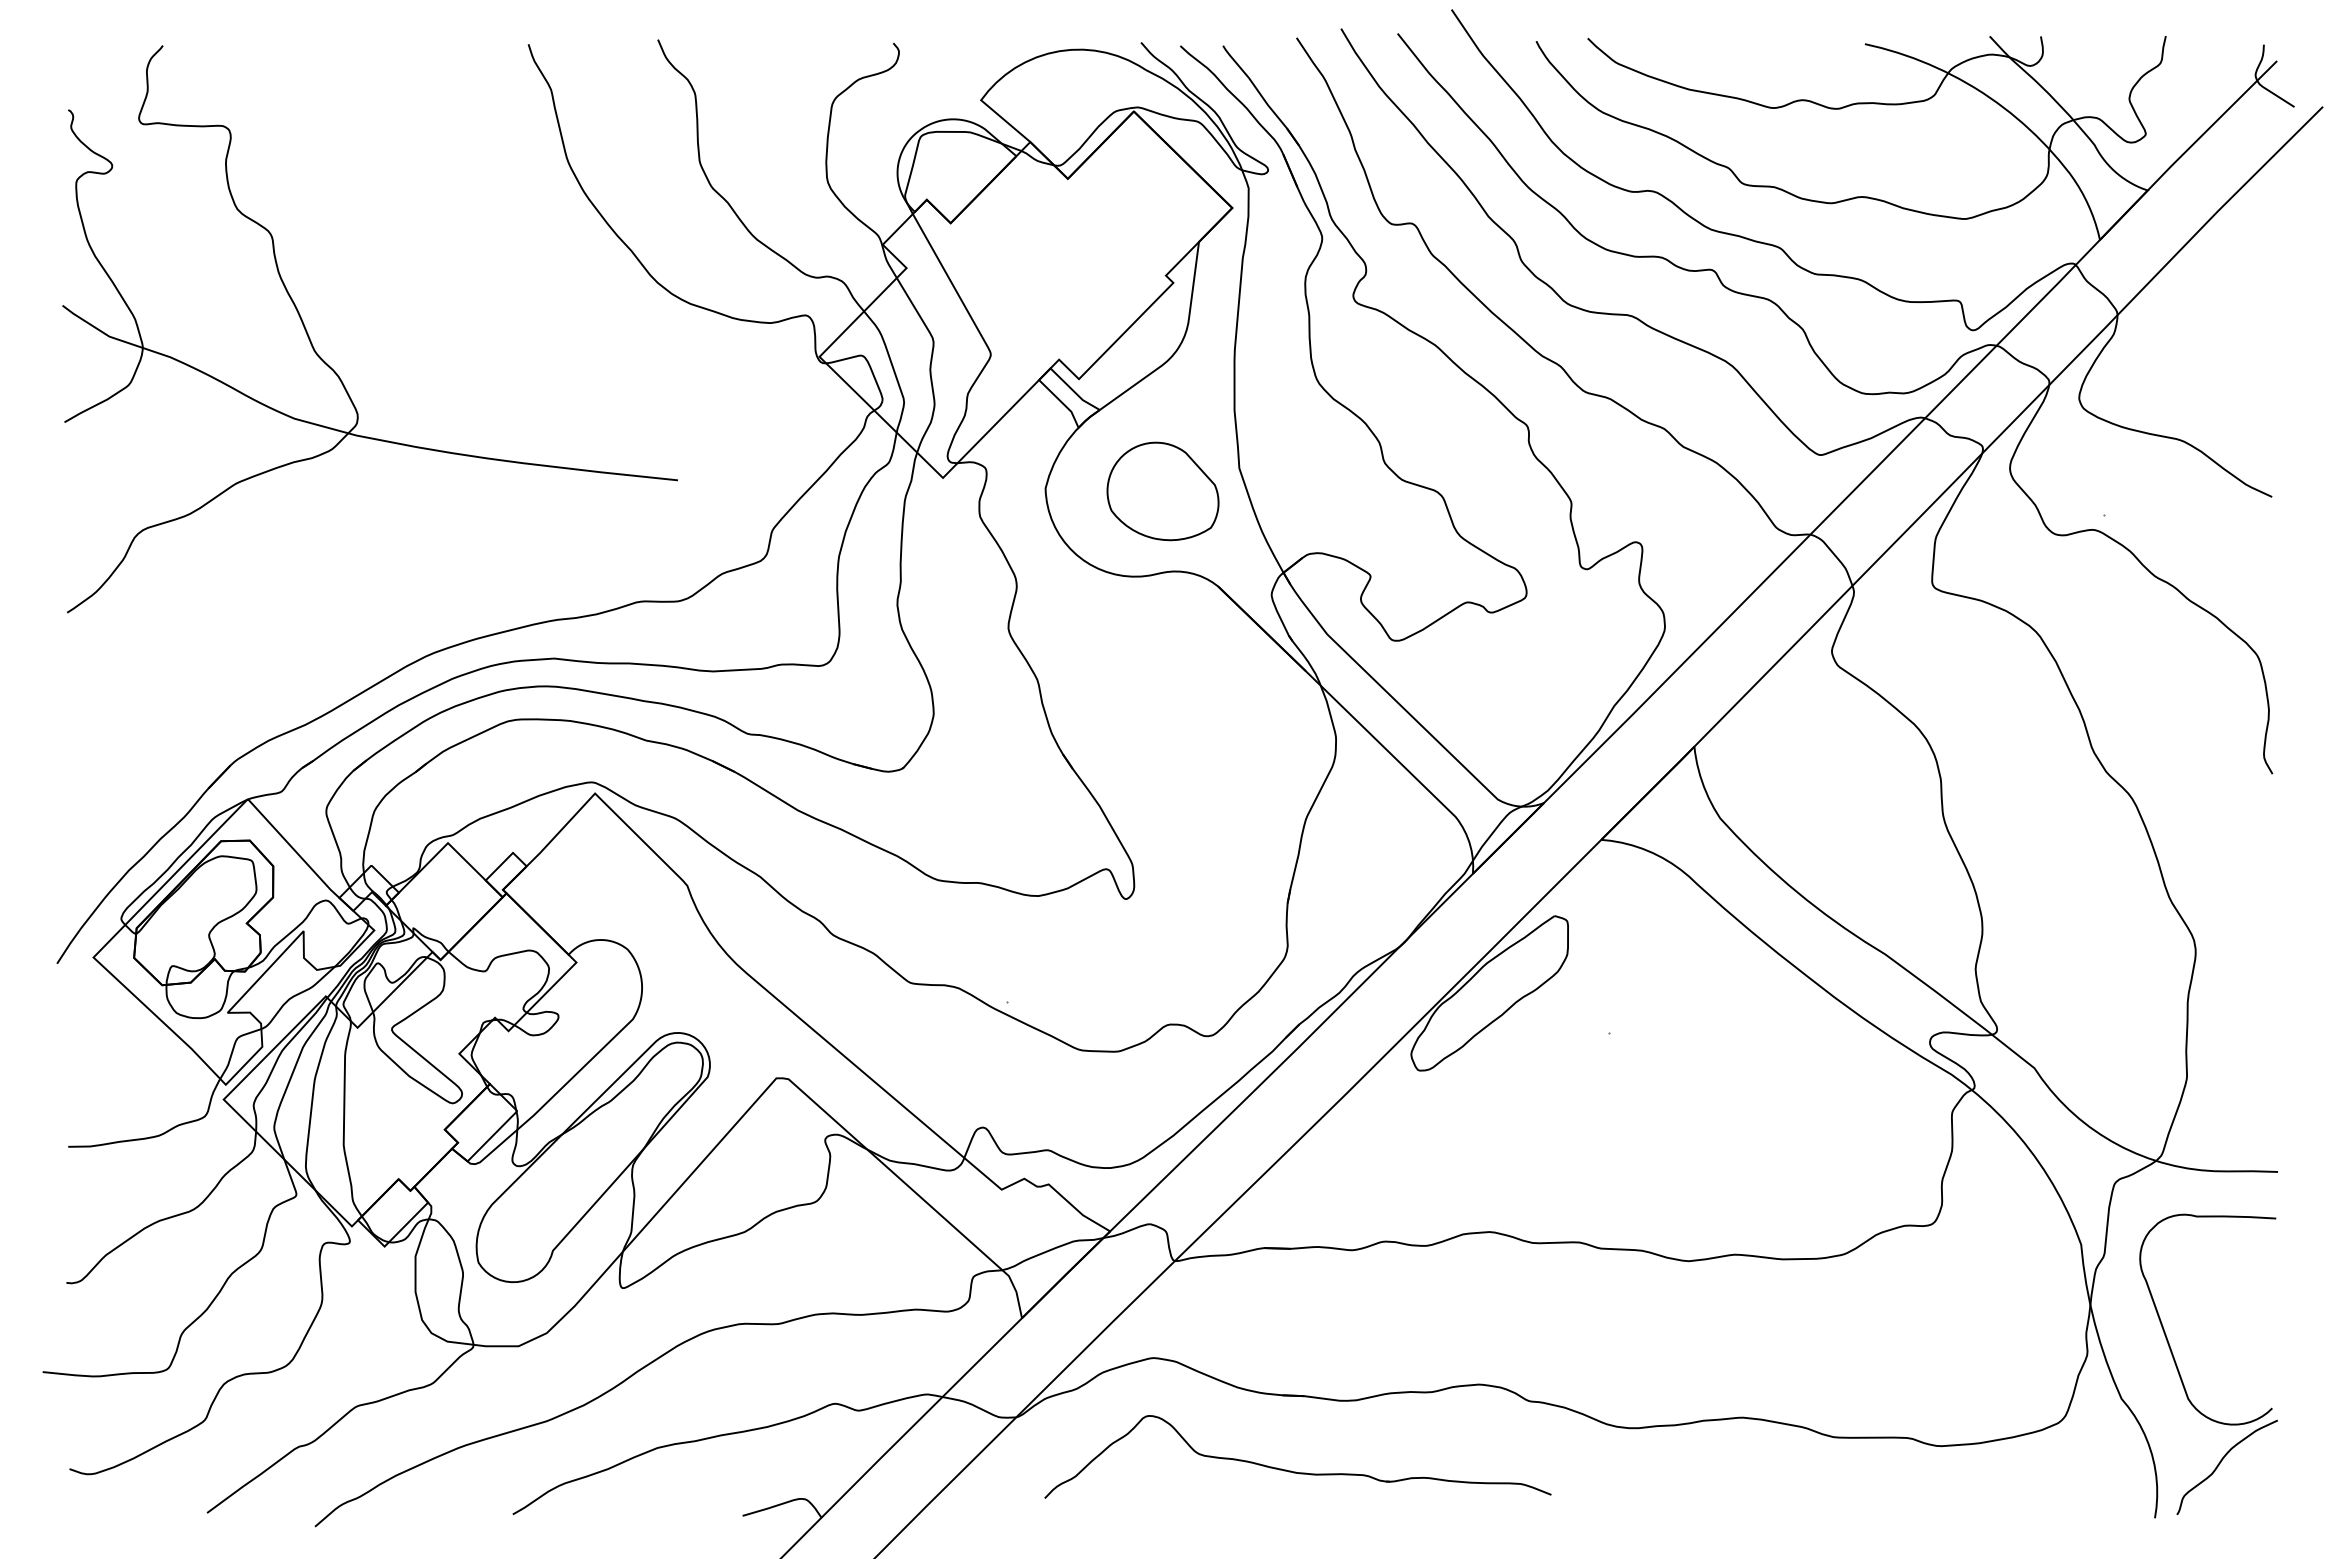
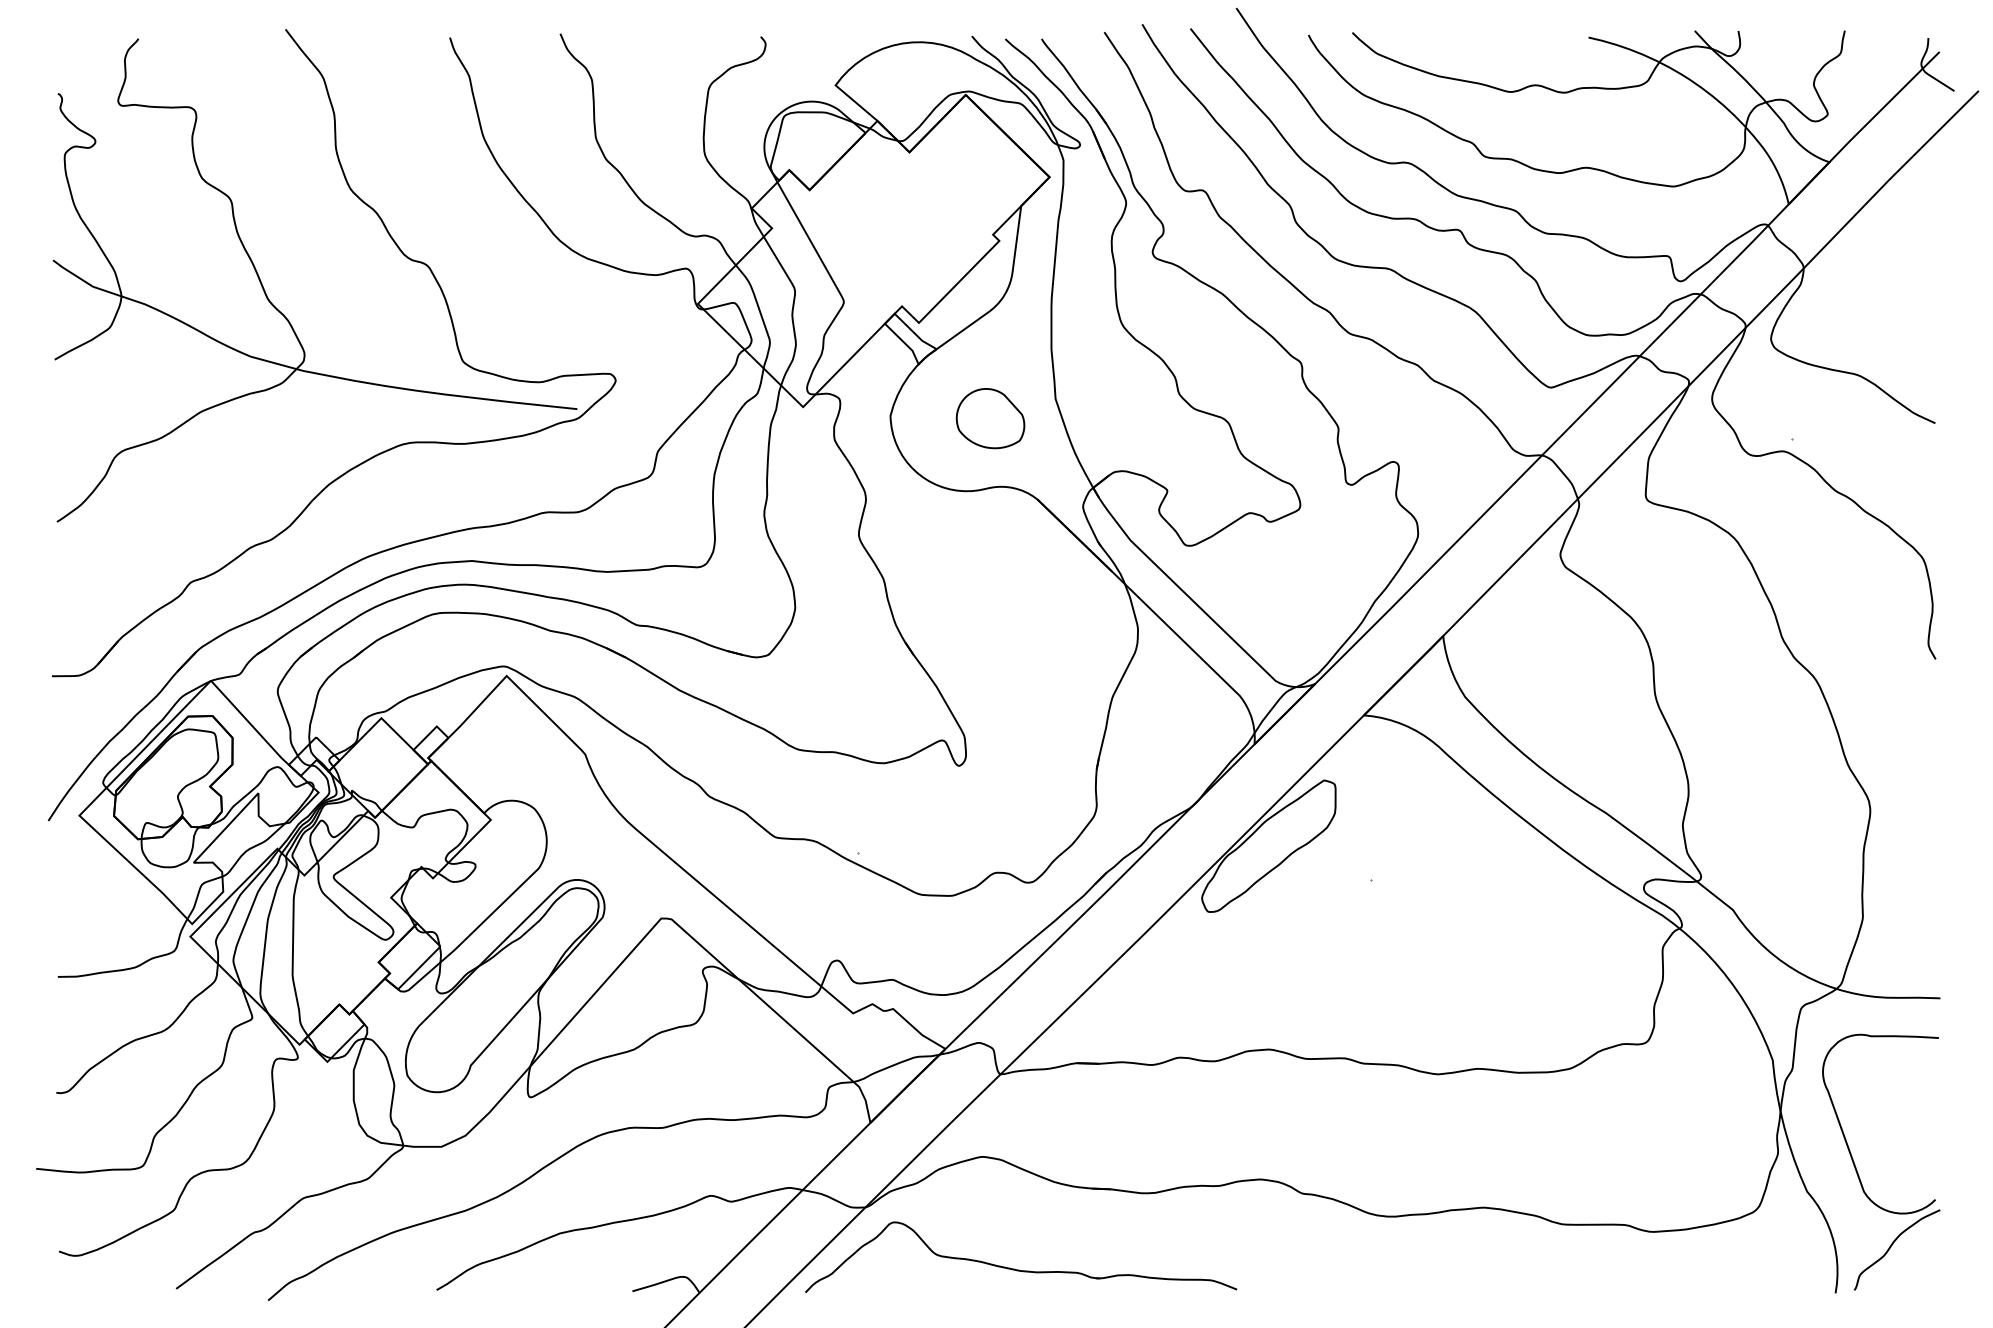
part: (1162, 491) -> (990, 418), size x0.71
part: (448, 530) -> (381, 451), added
part: (1295, 1471) -> (1019, 1269), moved

